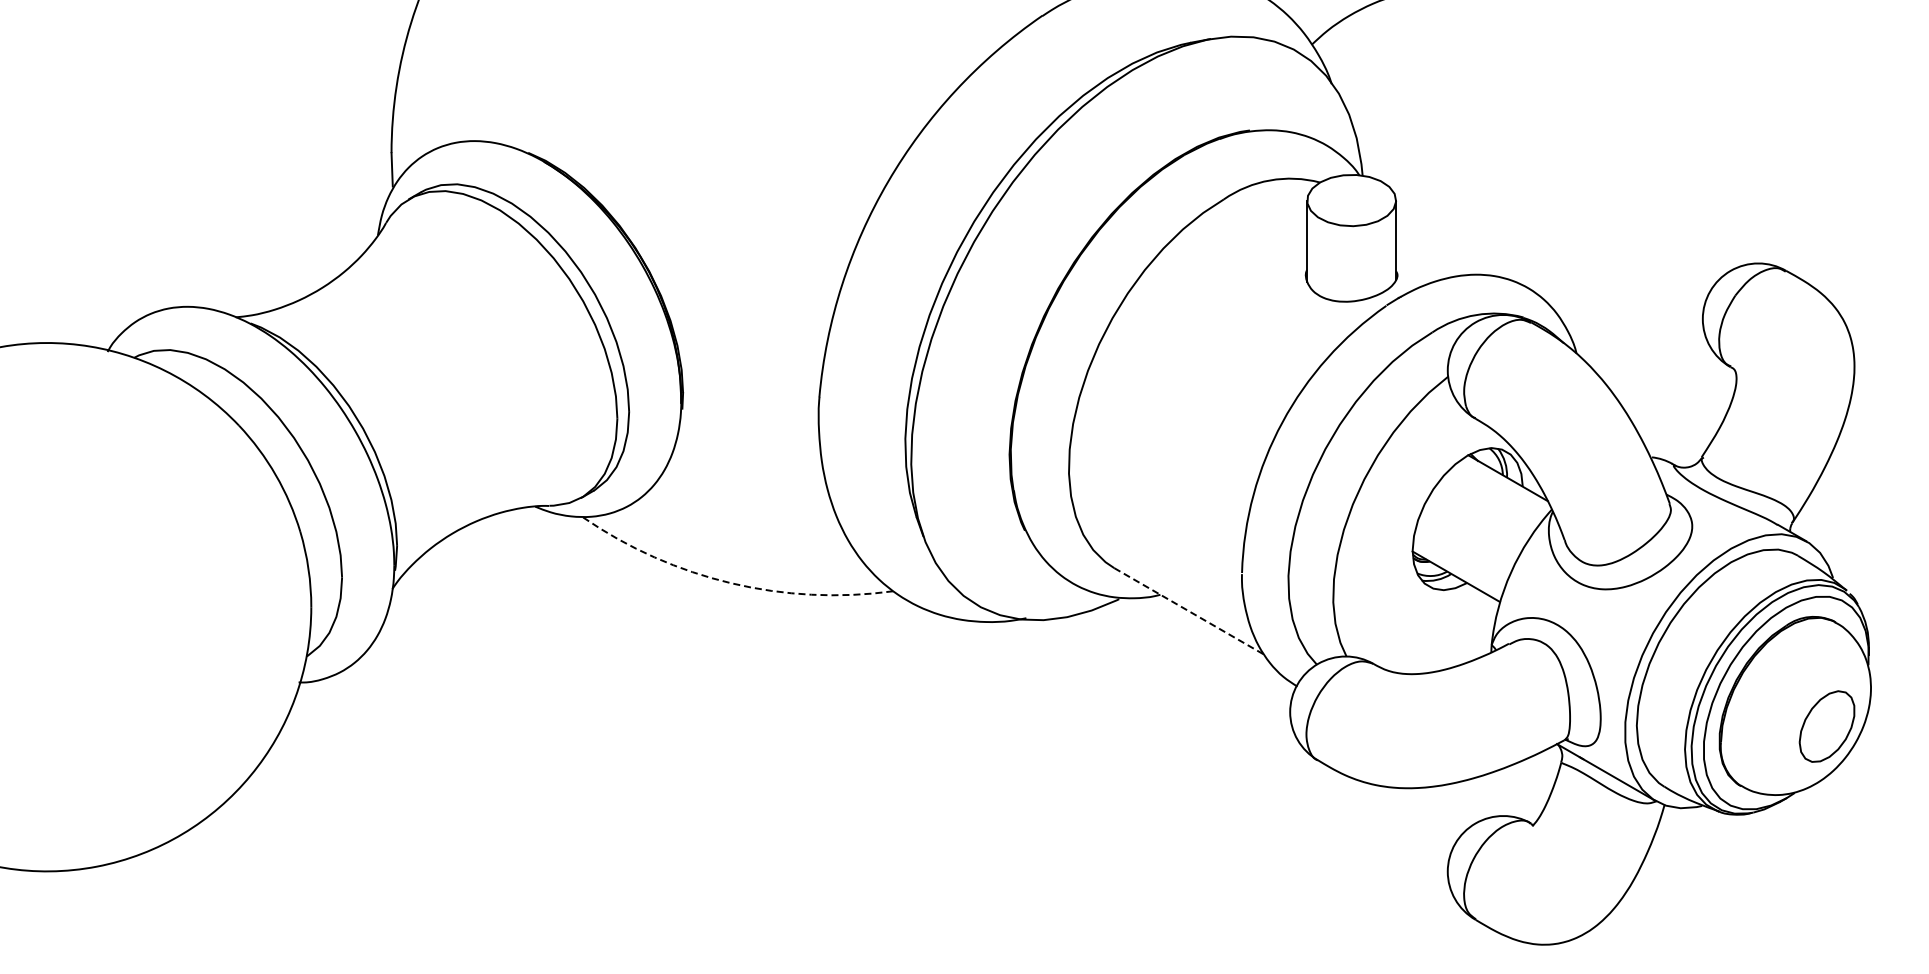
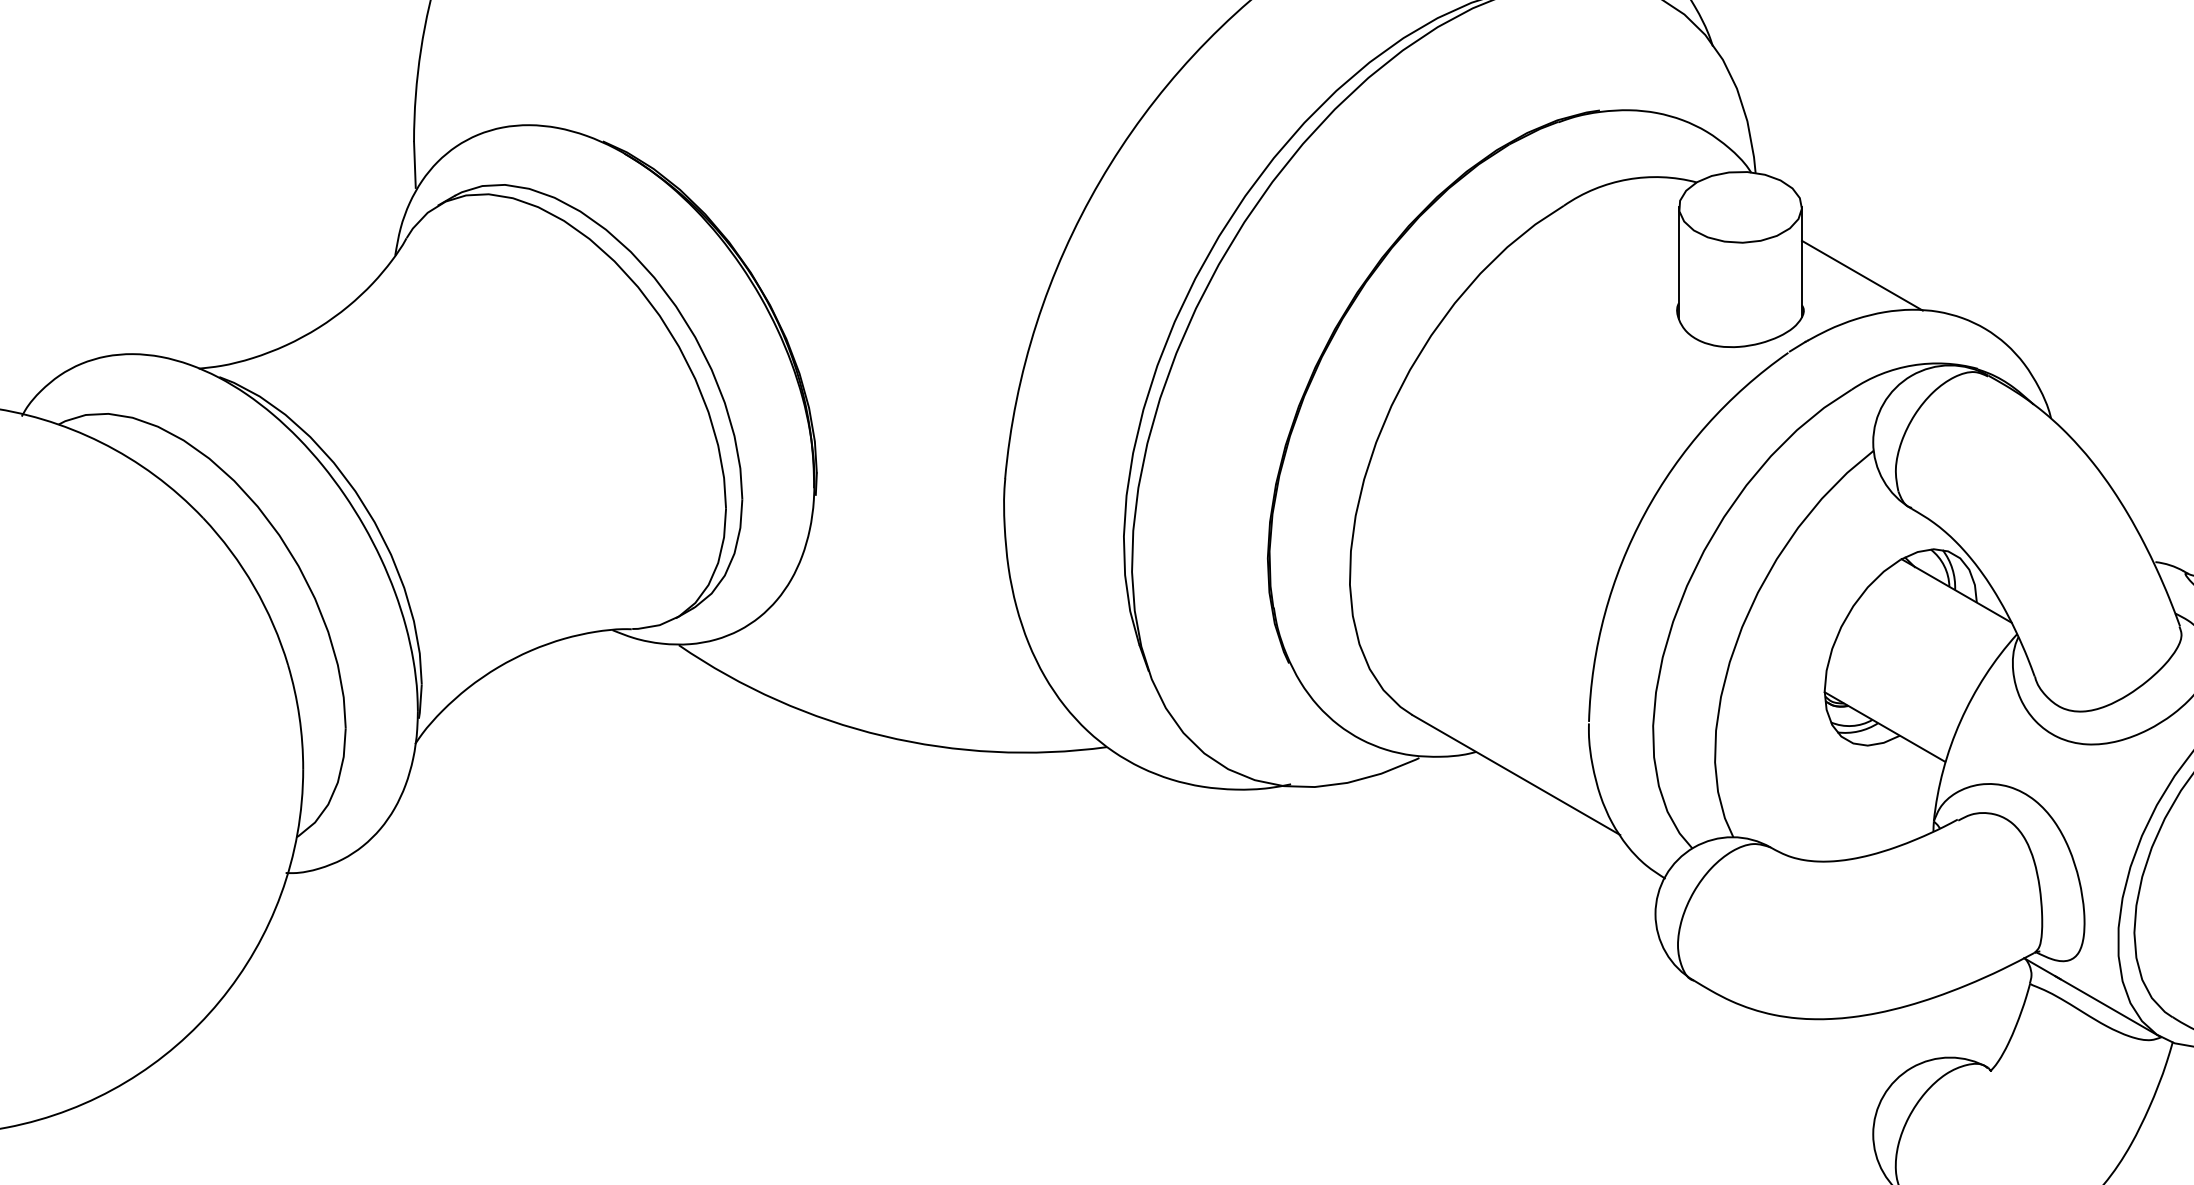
line: (1439, 249) -> (1861, 274), added
arc: (731, 583) -> (883, 736), dashed -> solid
line: (1189, 611) -> (1516, 775), dashed -> solid

